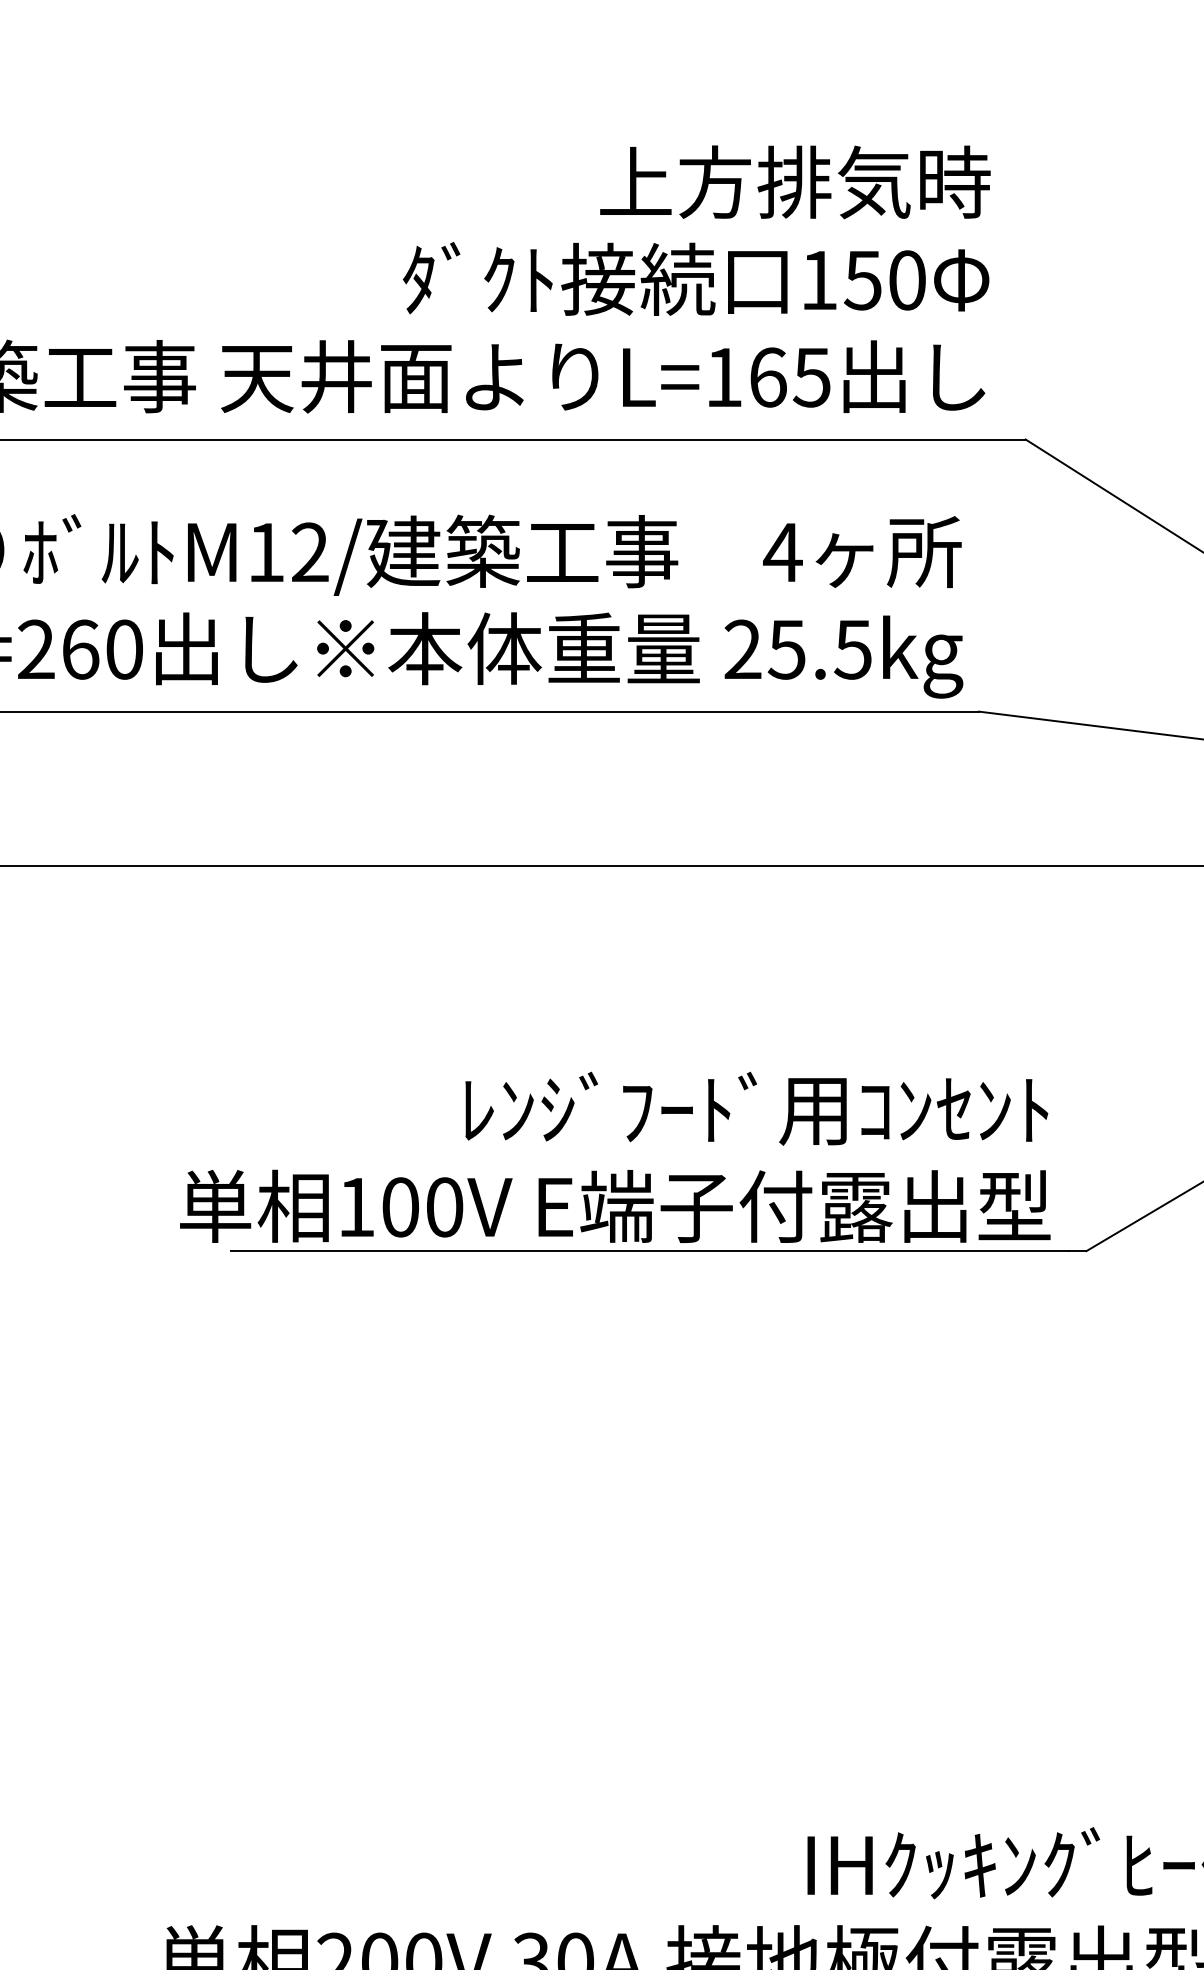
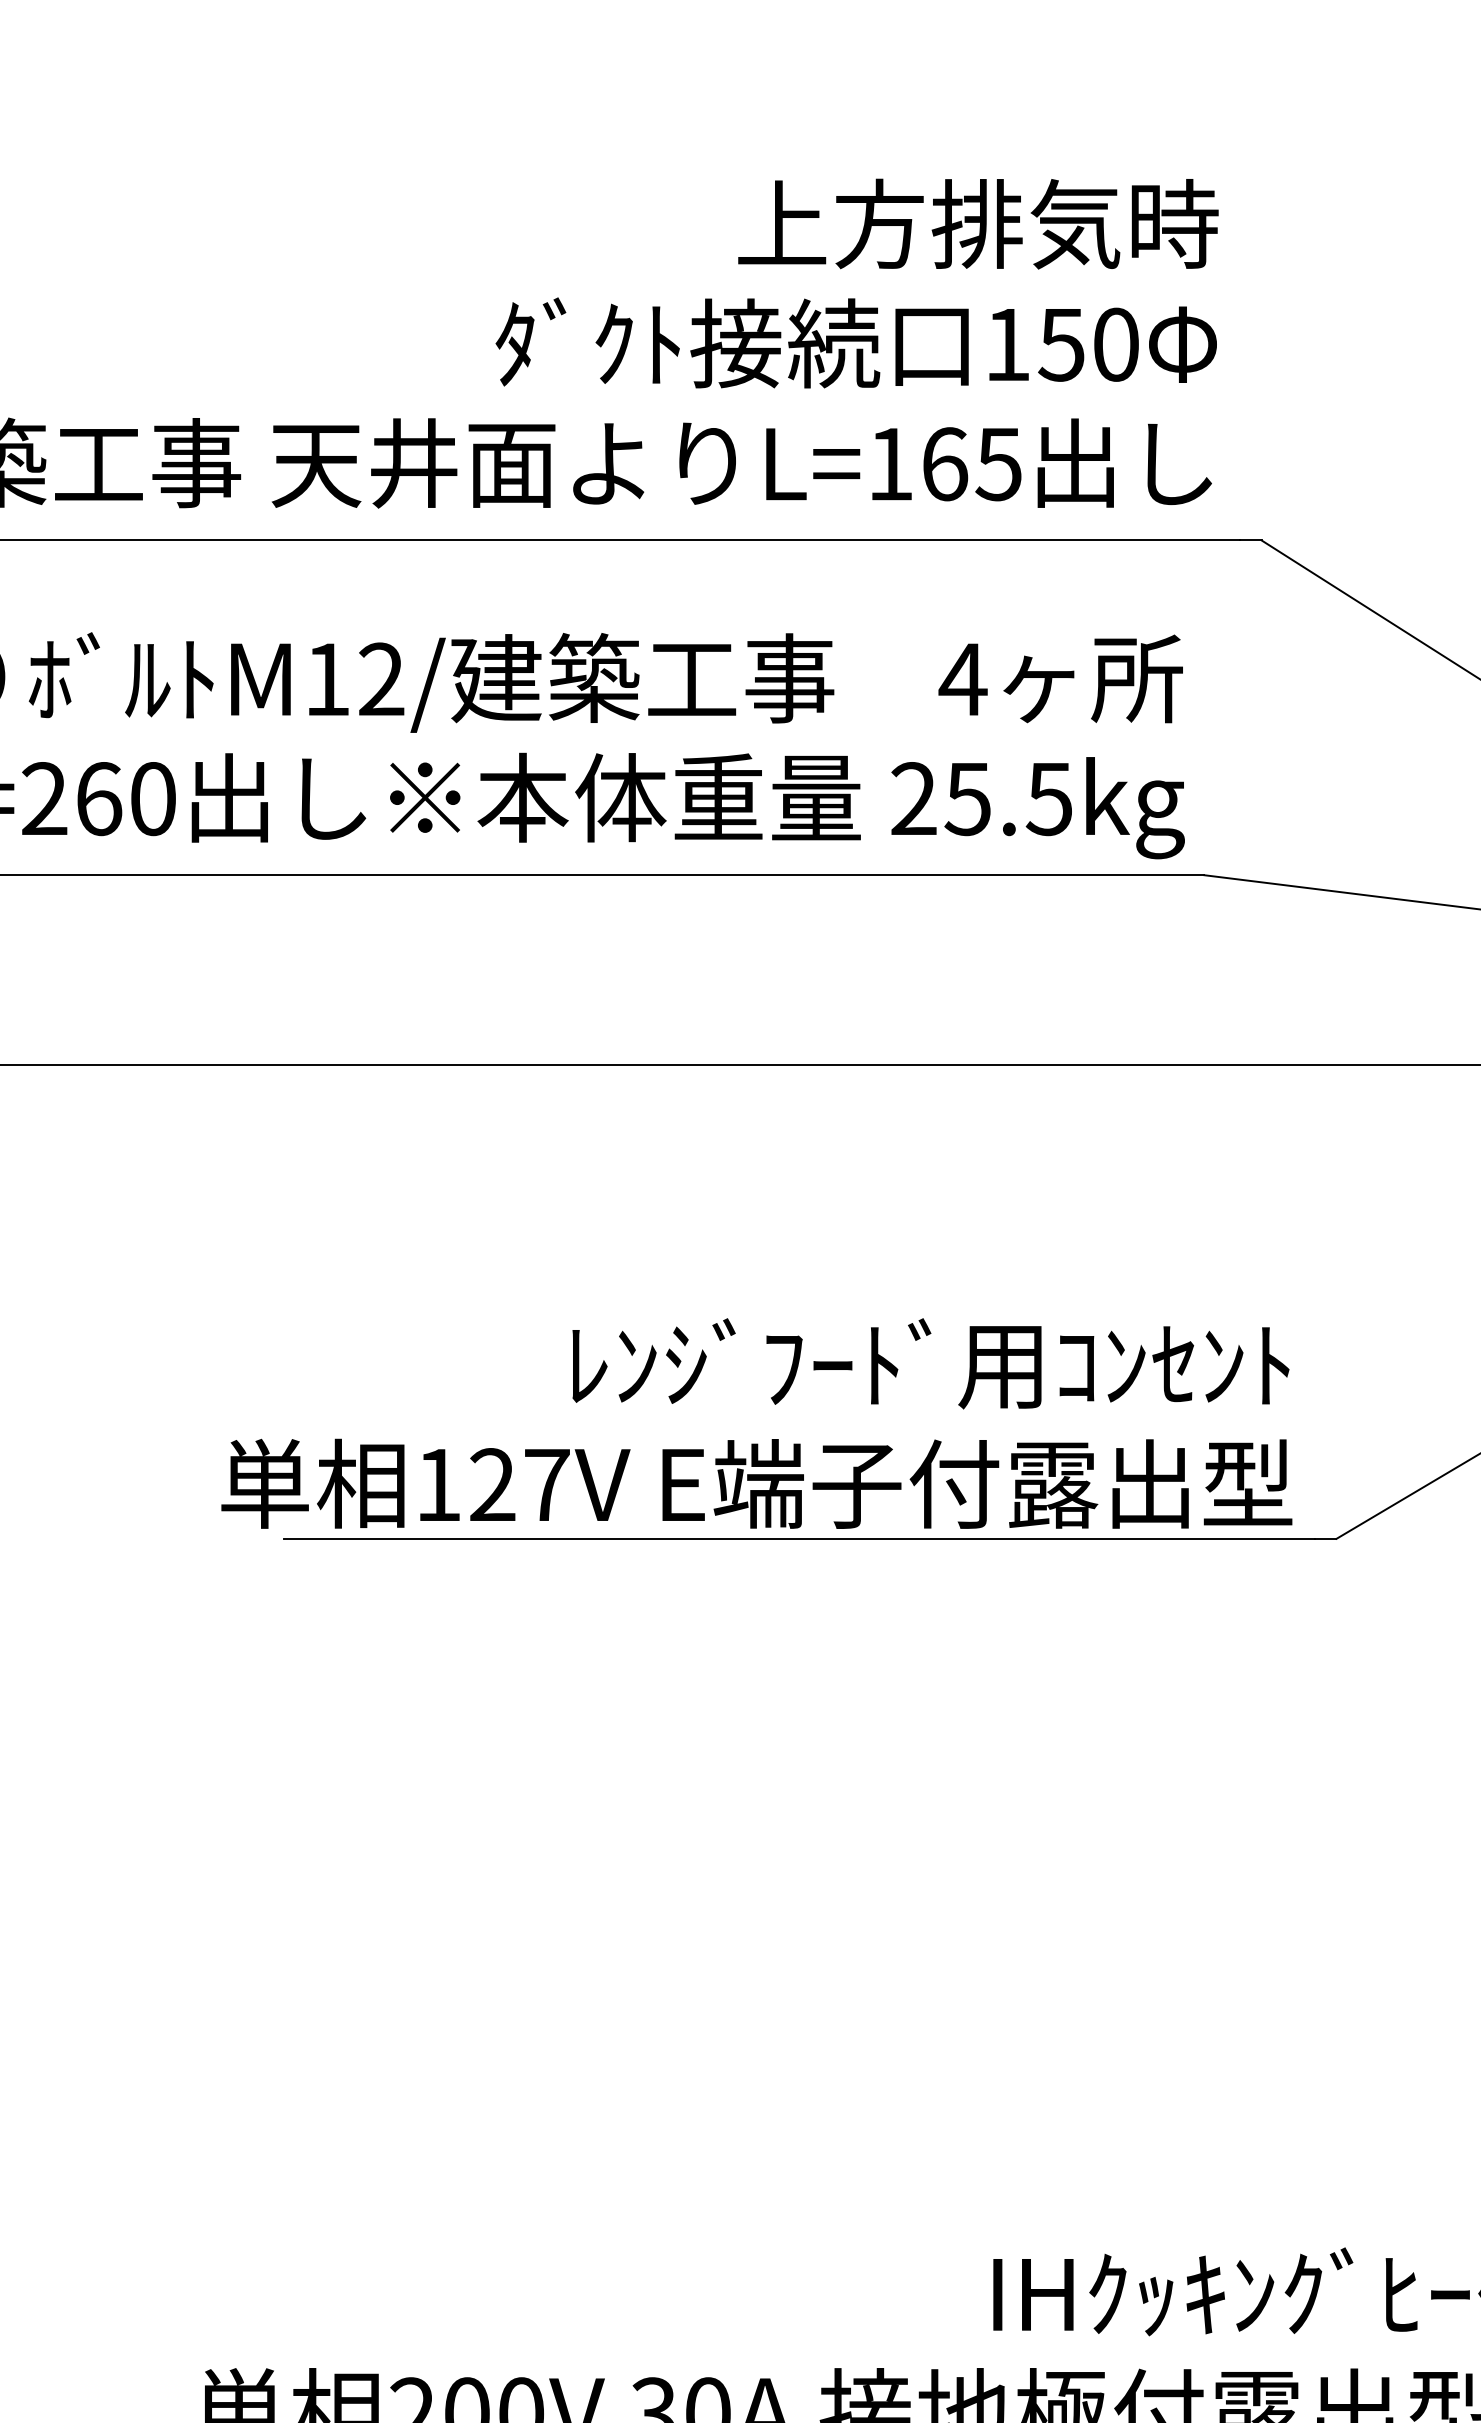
text: (422, 1207) -> (519, 1485), 100V -> 127V

